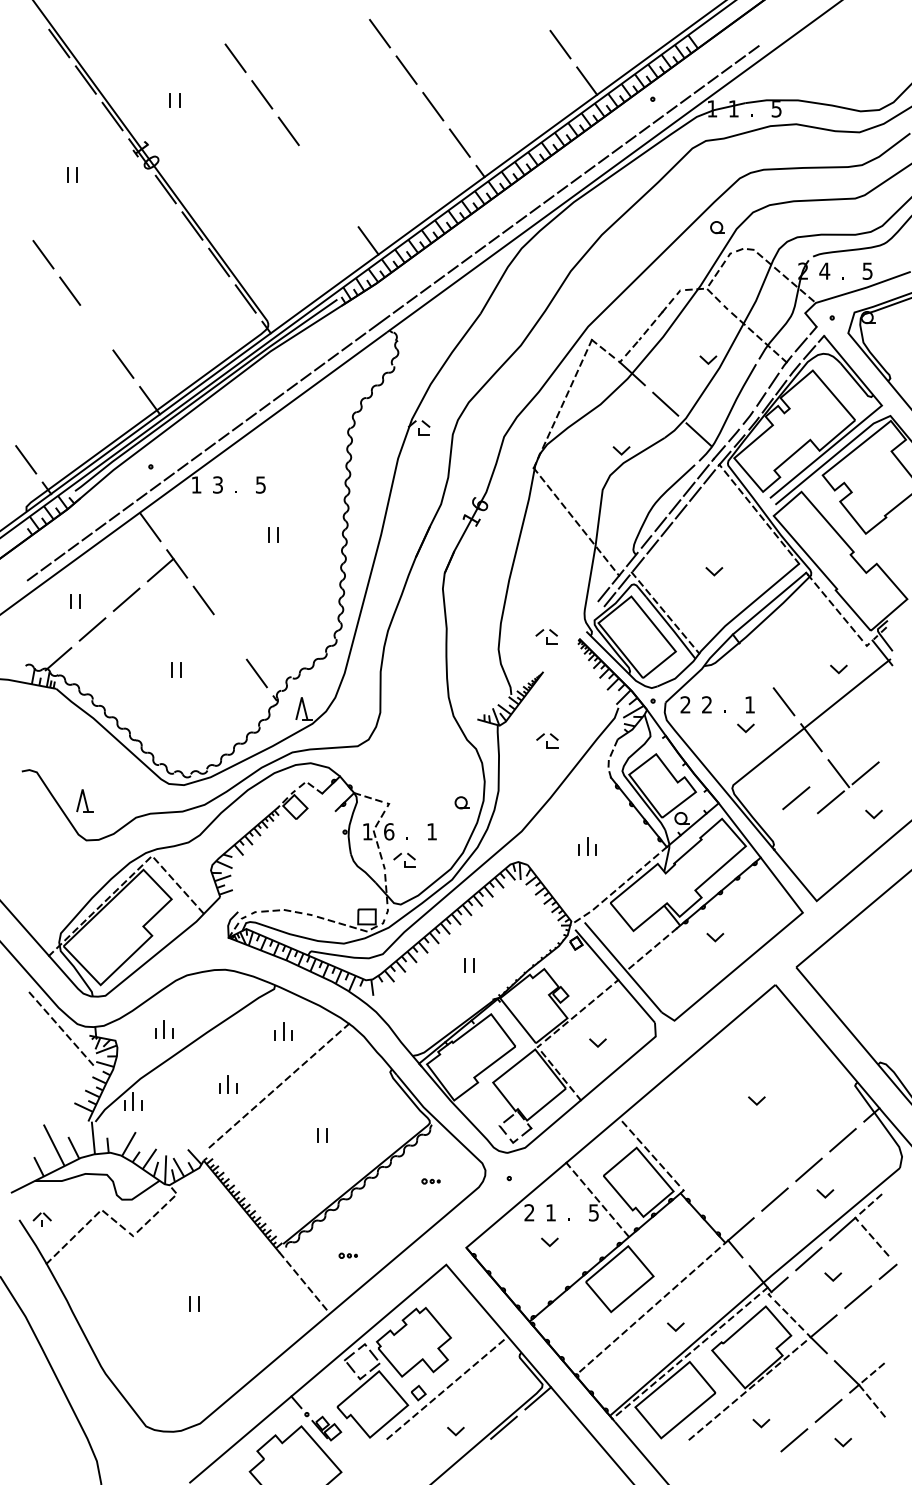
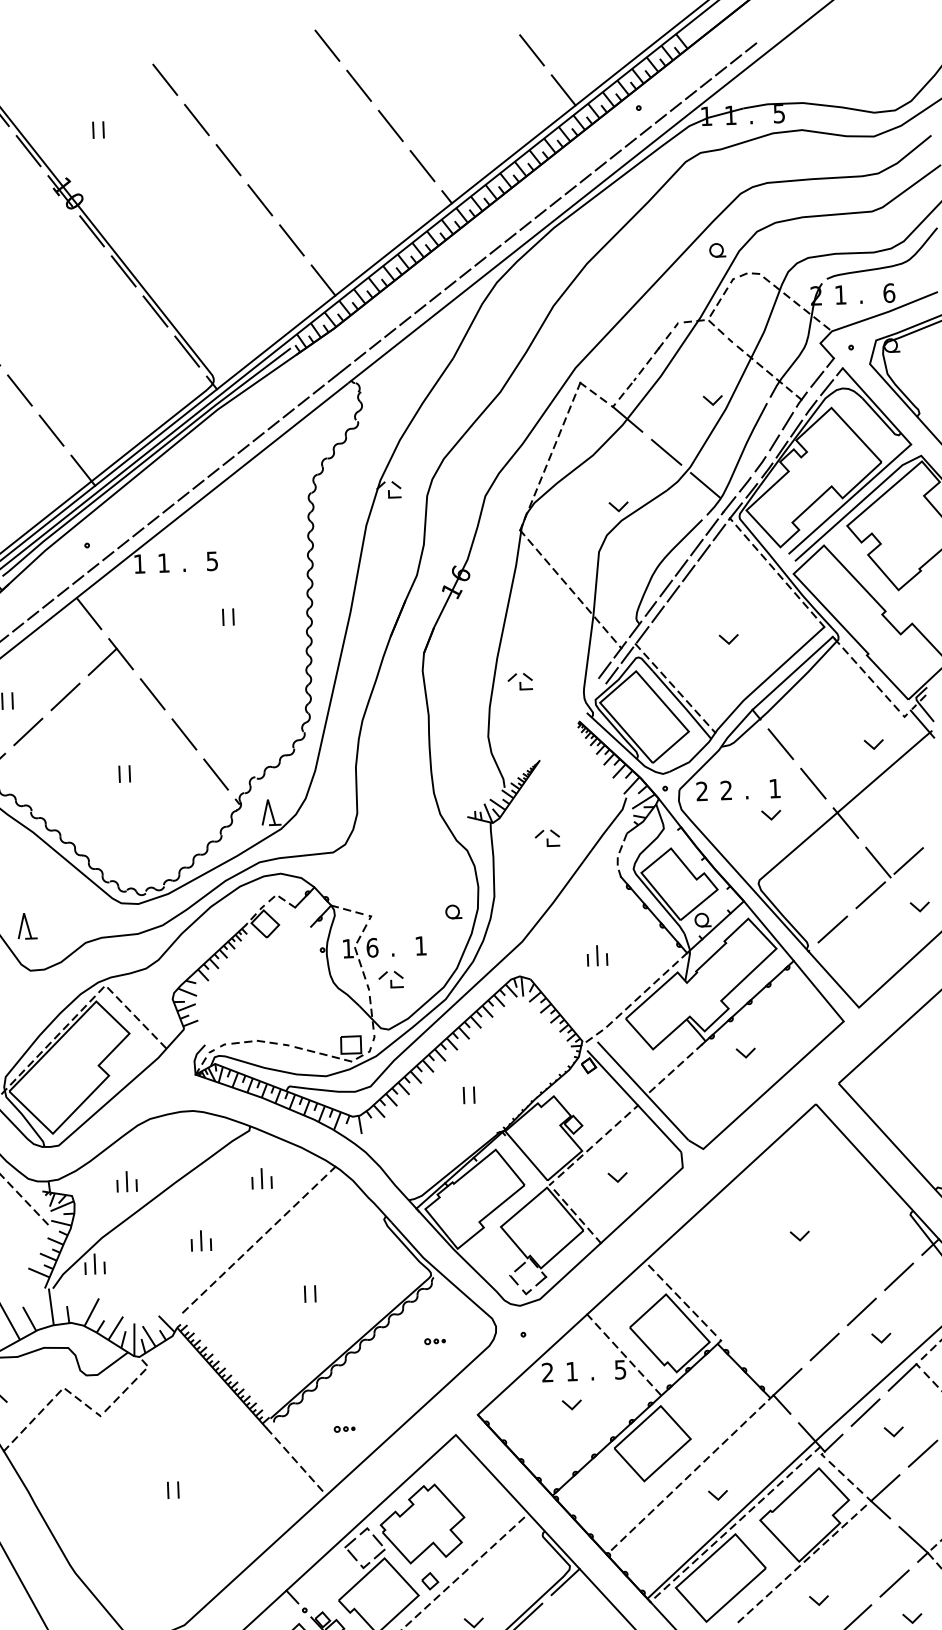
line: (315, 167) -> (260, 199), added
line: (342, 204) -> (292, 240), added
text: (824, 270) -> (840, 294), 4 -> 1
text: (867, 270) -> (888, 292), 5 -> 6
line: (96, 327) -> (19, 390), added
text: (217, 484) -> (163, 562), 3 -> 1
line: (230, 636) -> (184, 733), added
part: (546, 636) -> (520, 681), moved
line: (756, 665) -> (780, 743), added
line: (796, 798) -> (833, 929), moved

